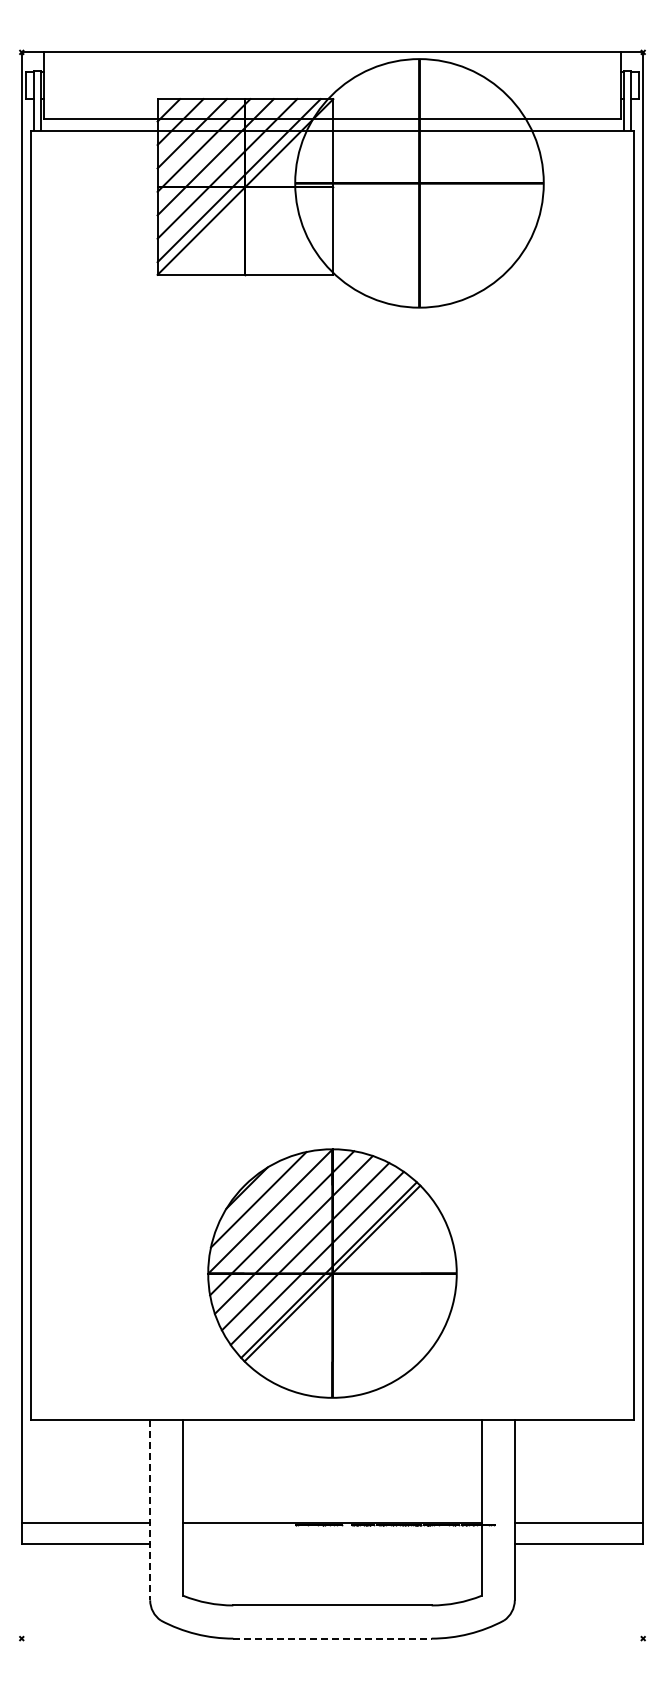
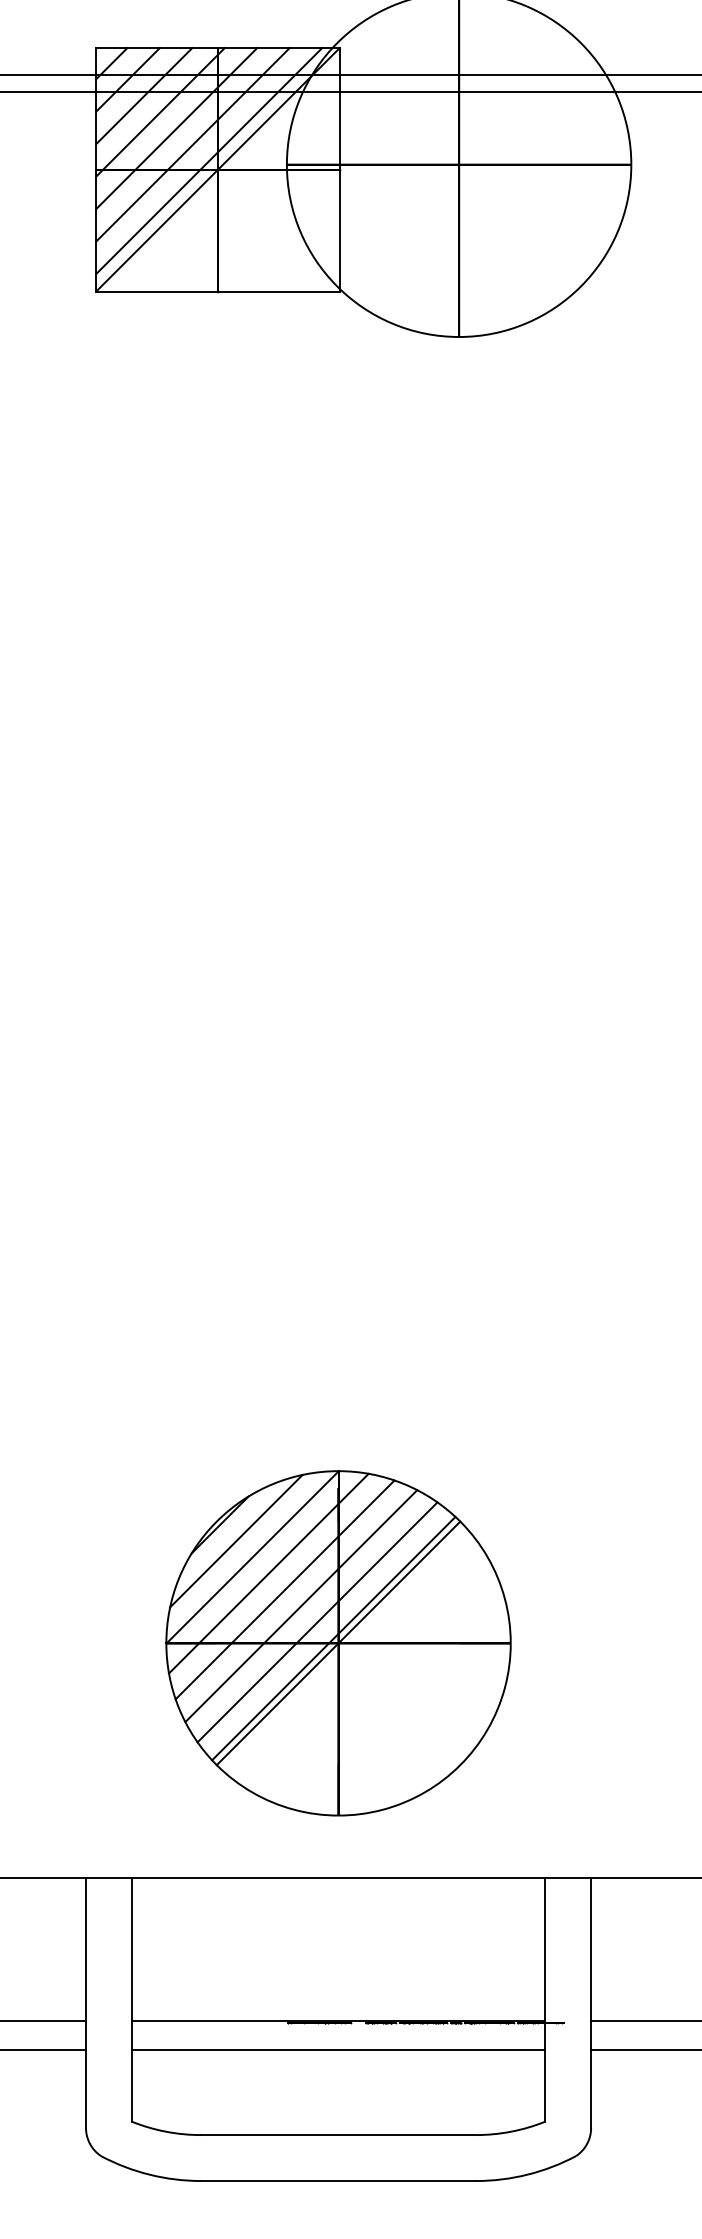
part: (332, 1273) -> (338, 1643), moved
line: (150, 1510) -> (86, 2003), dashed -> solid
line: (332, 1543) -> (338, 2049), added
line: (332, 1638) -> (338, 2180), dashed -> solid

